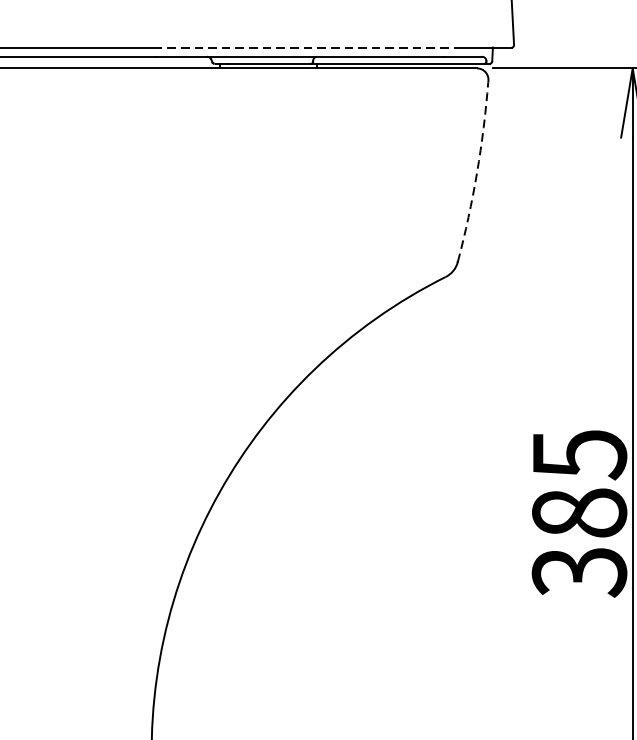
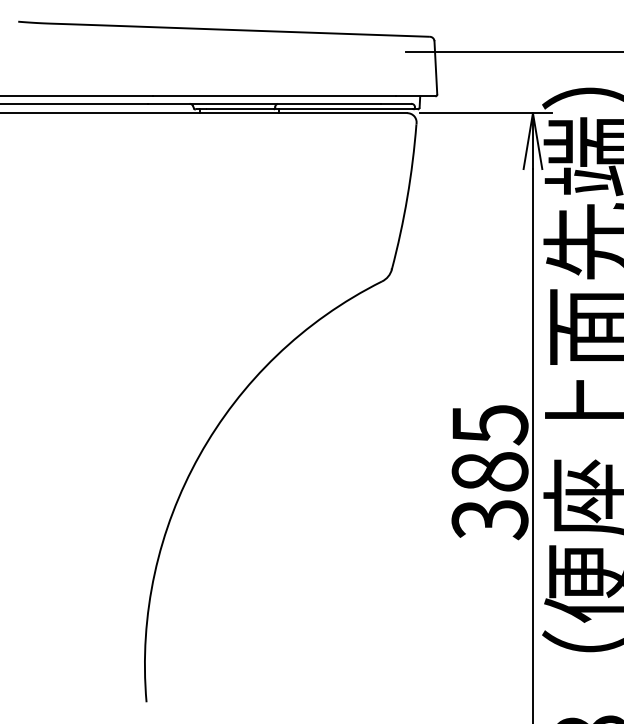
line: (311, 47) -> (273, 96), dashed -> solid
arc: (477, 172) -> (407, 197), dashed -> solid

